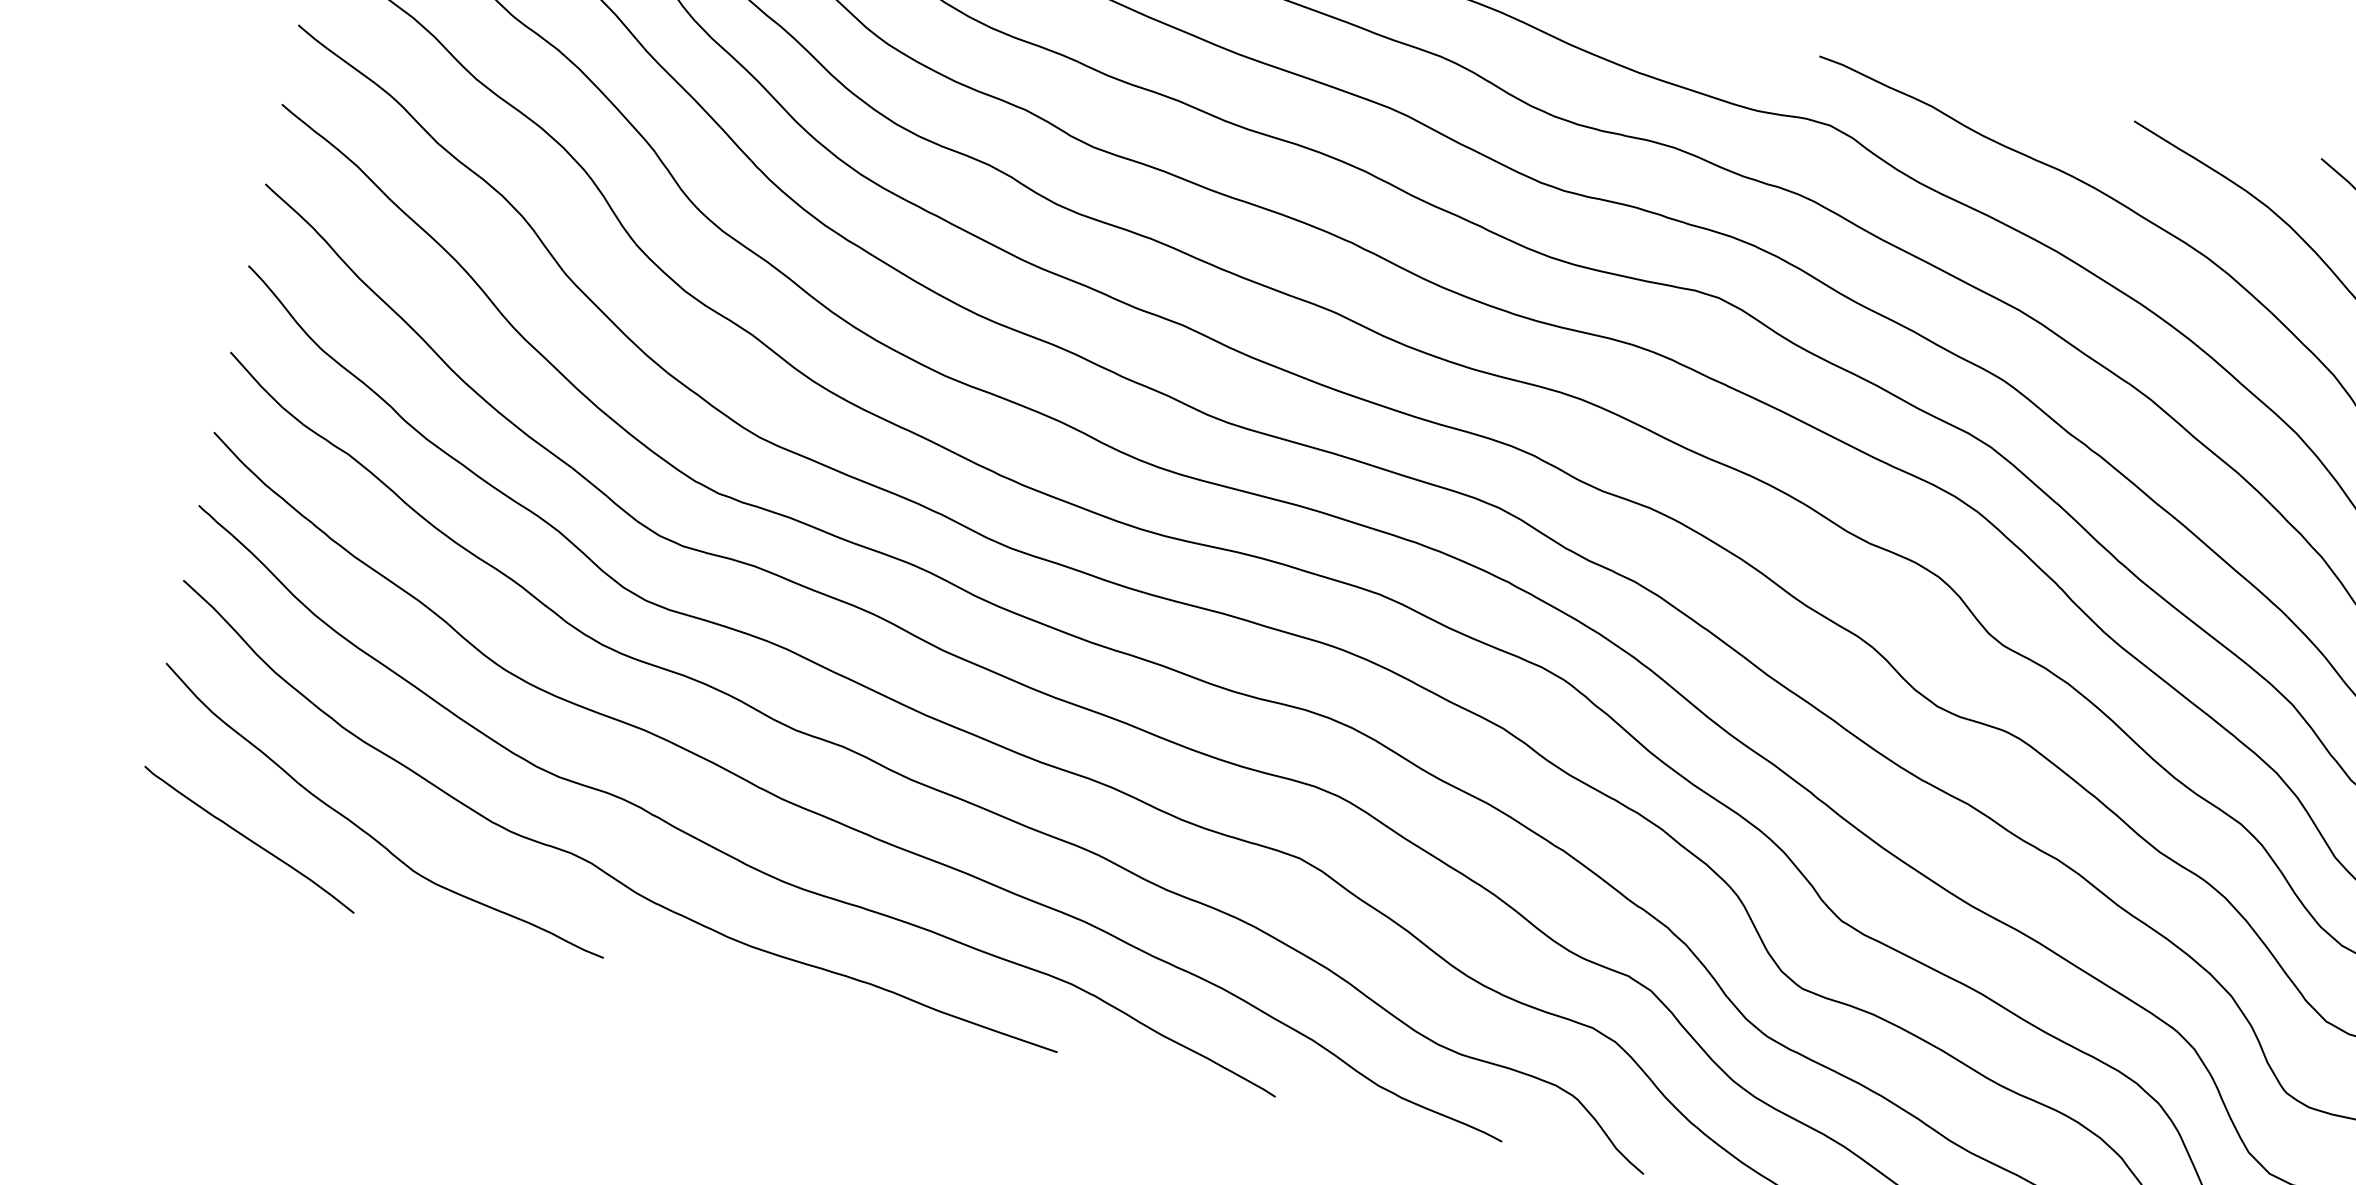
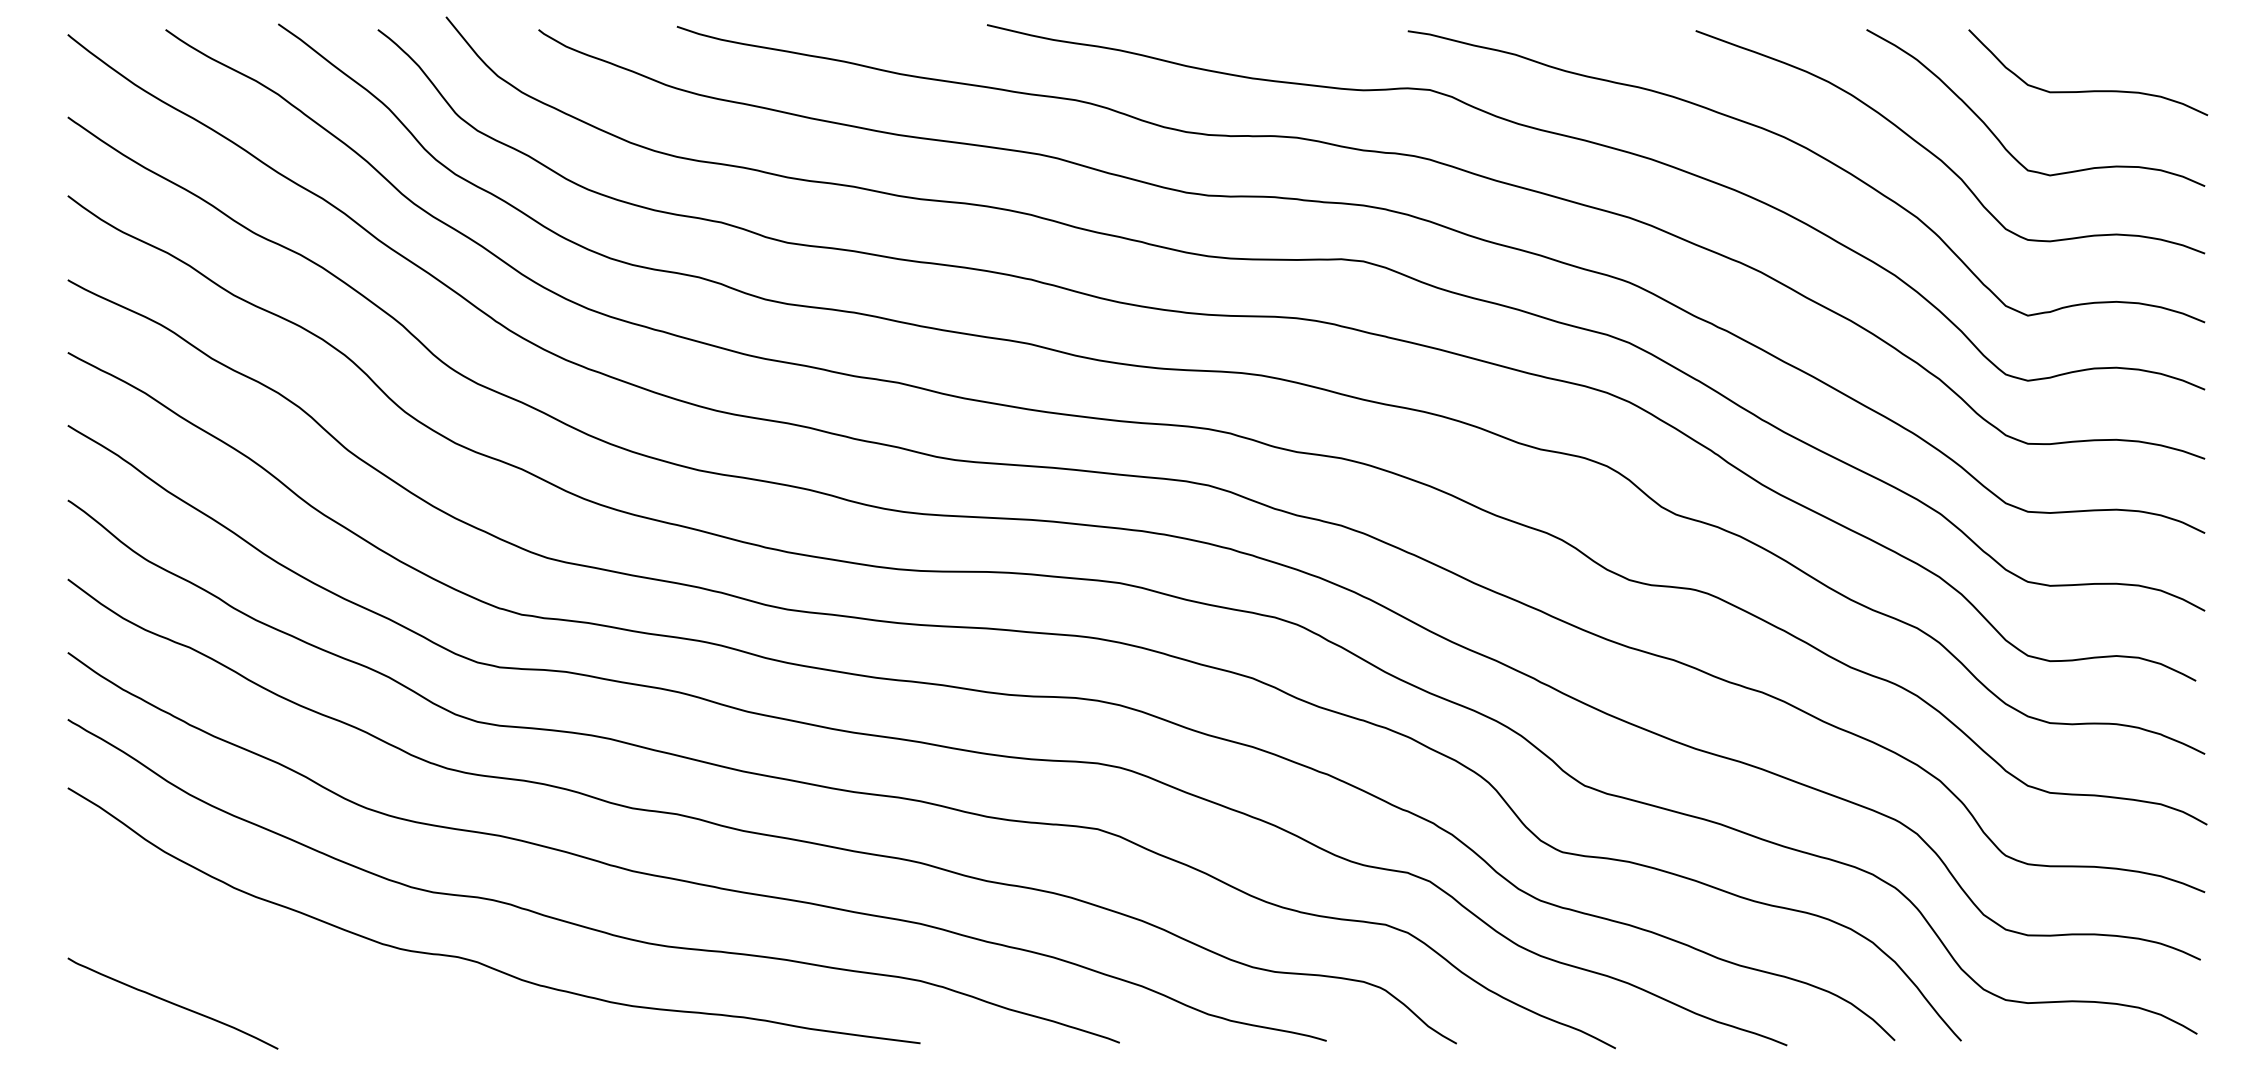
curve: (369, 833) -> (277, 976), removed

